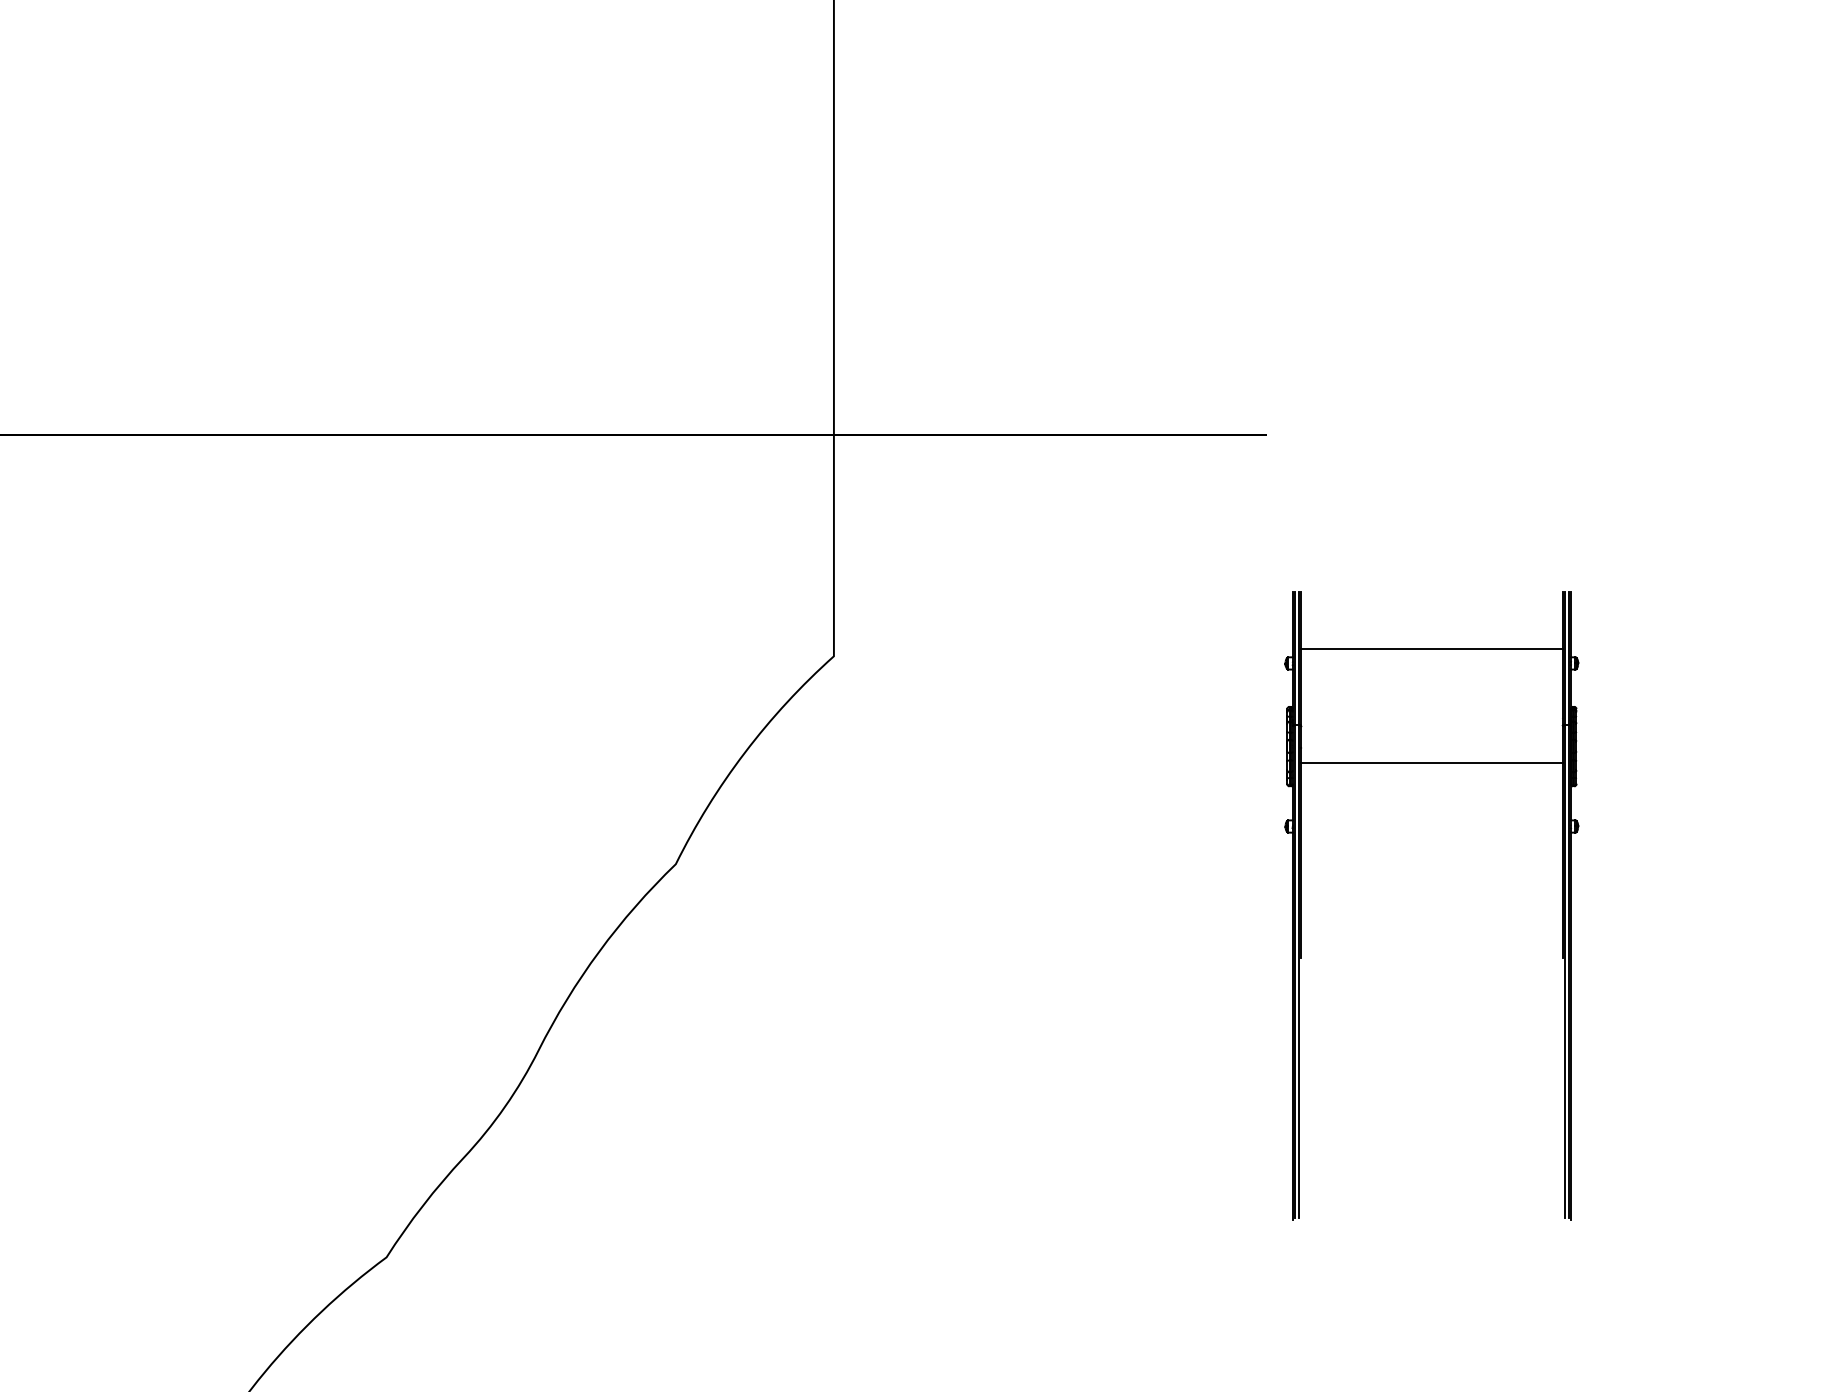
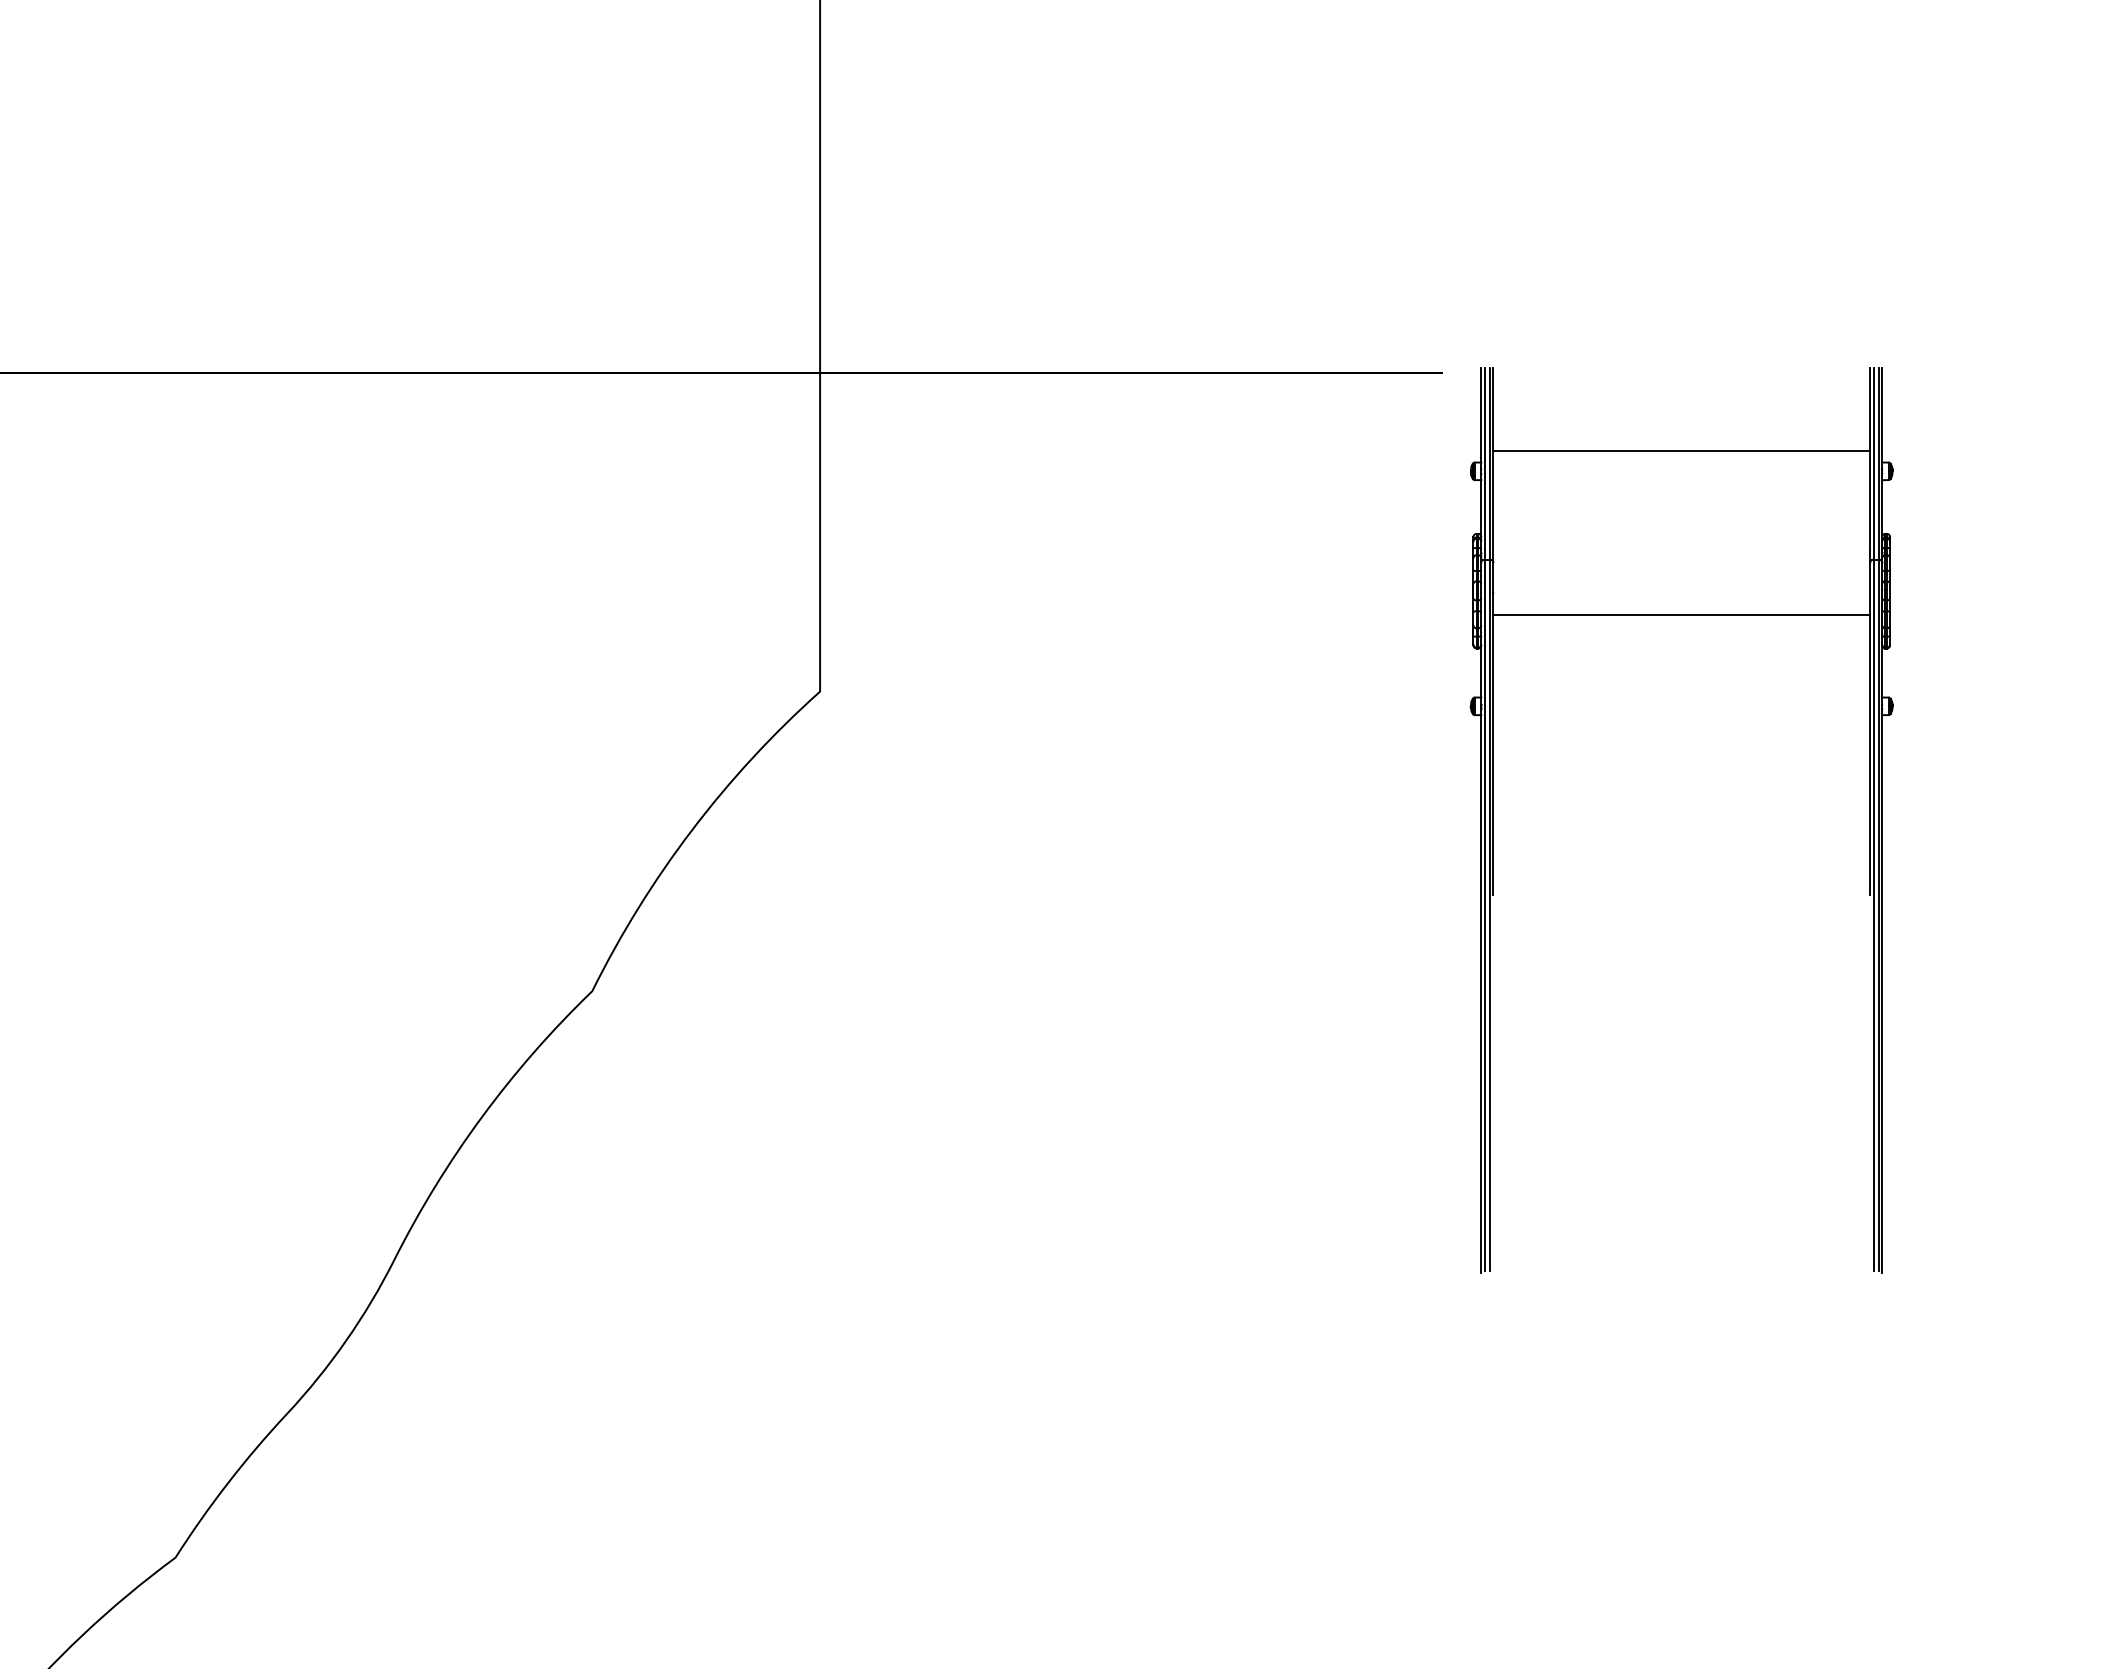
part: (1301, 905) -> (1493, 820), moved

